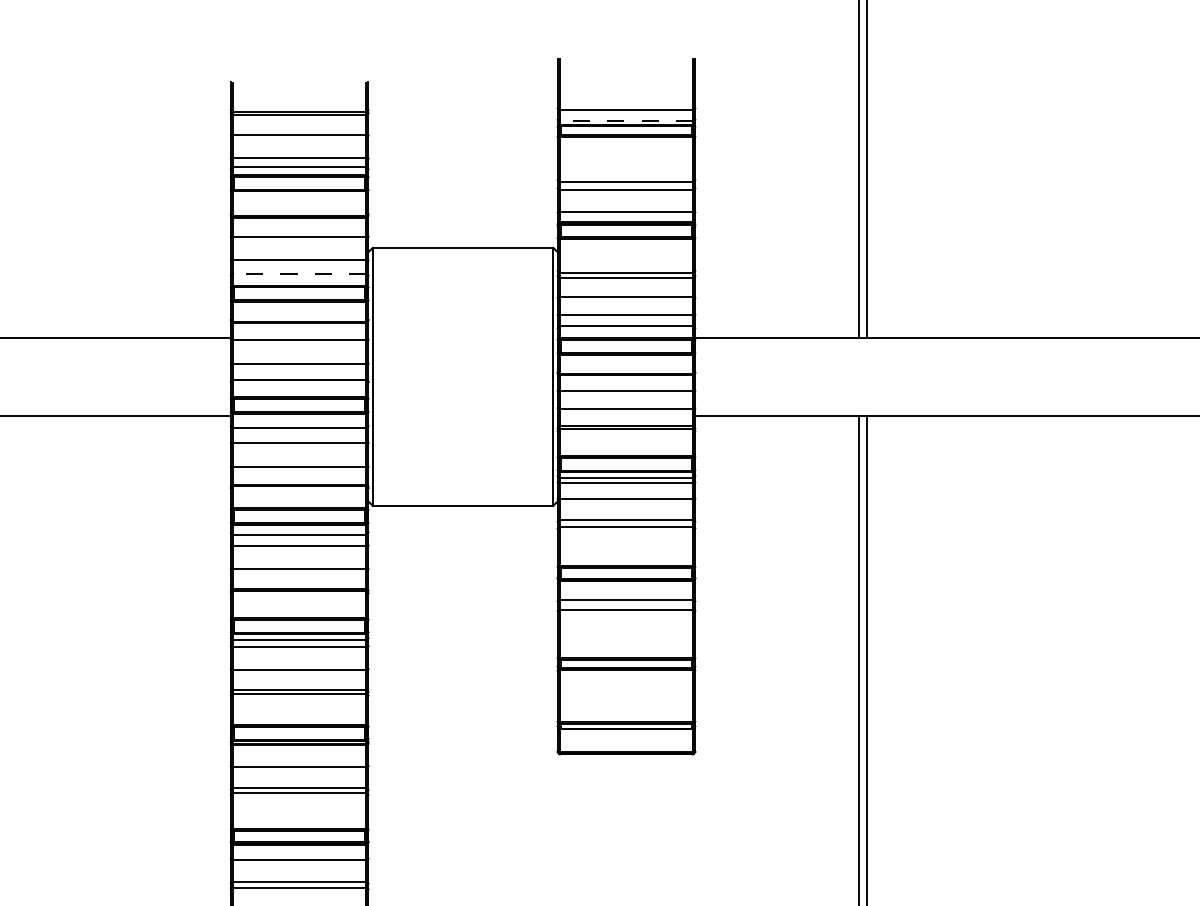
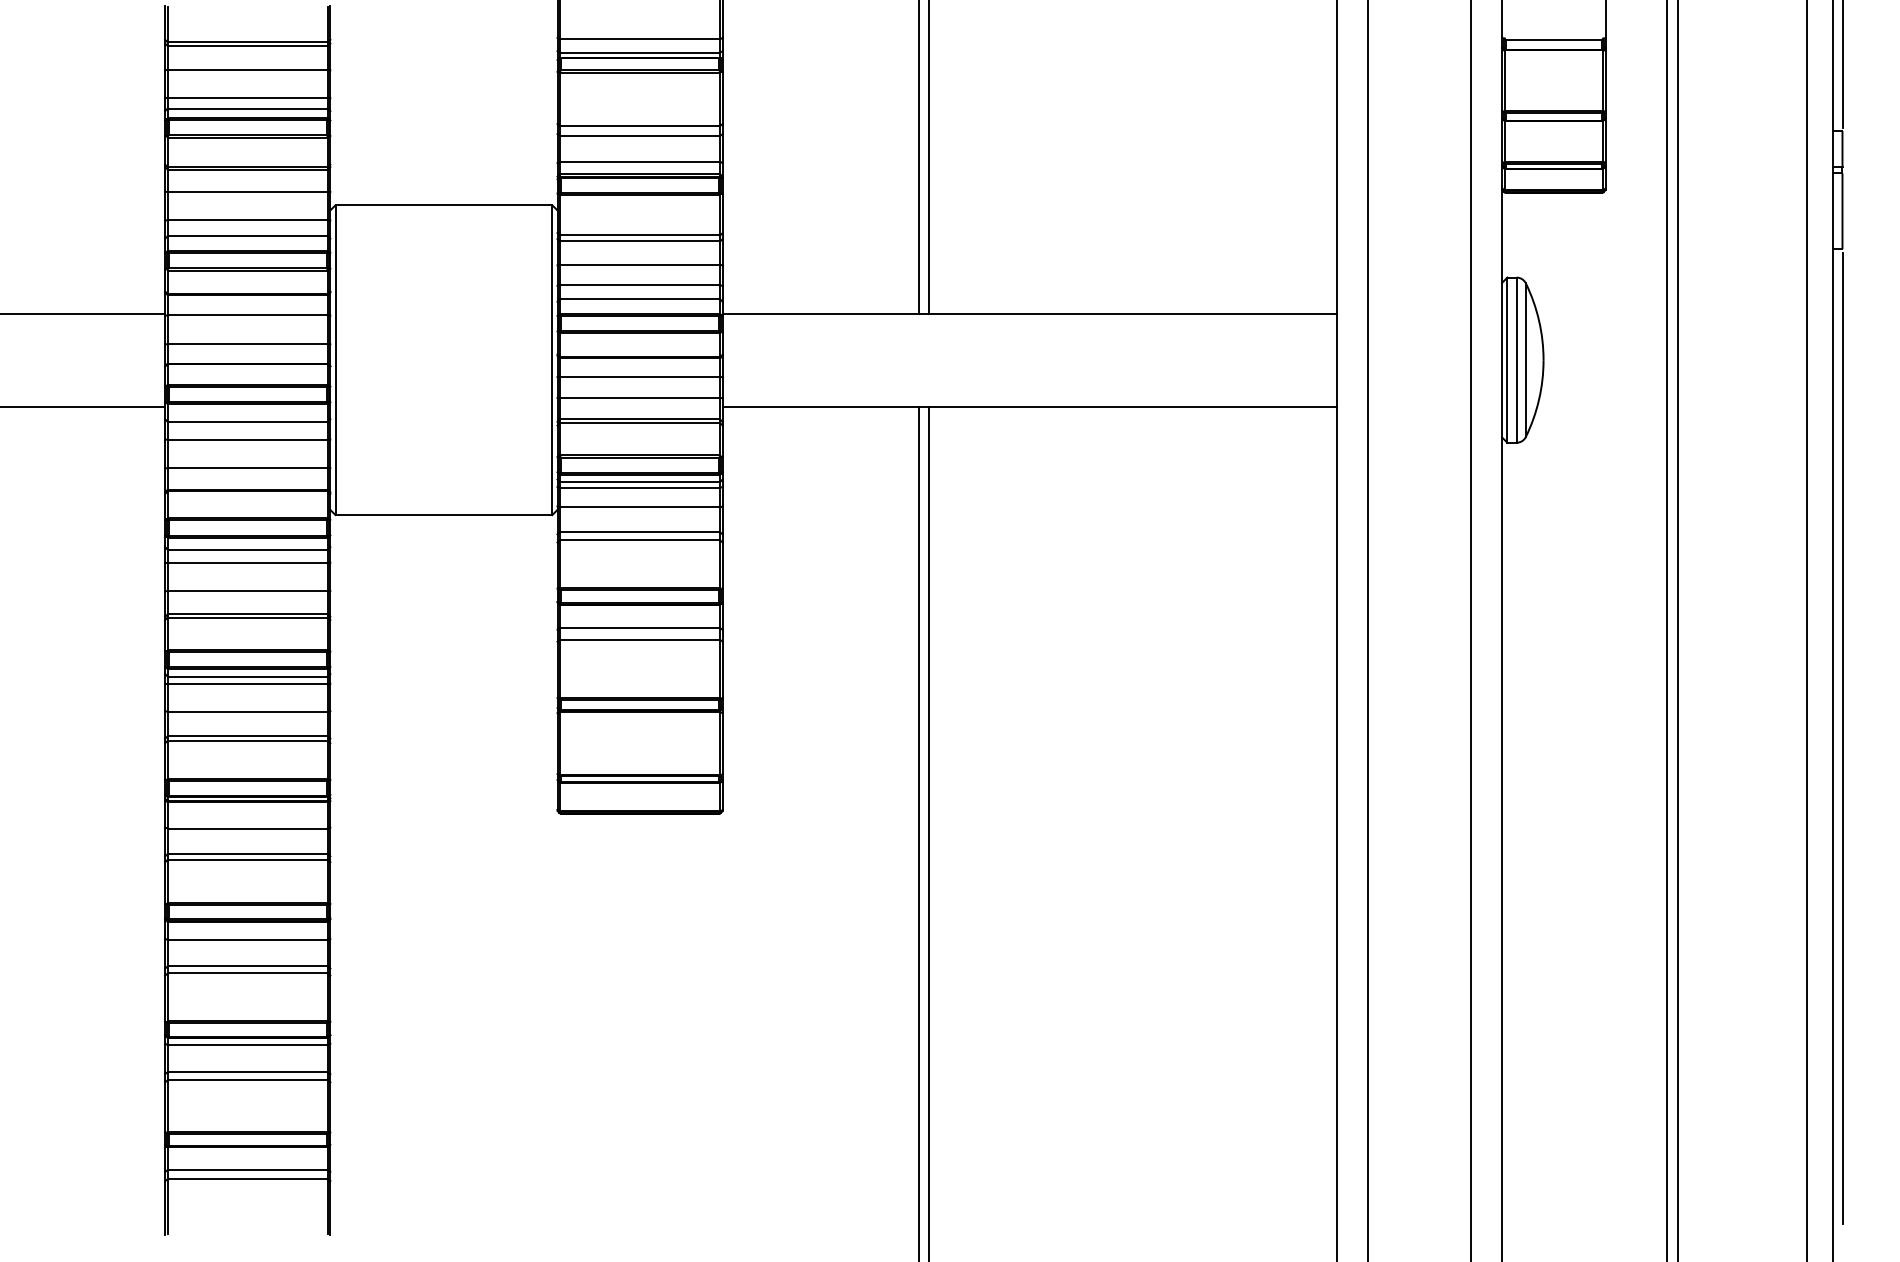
line: (625, 120) -> (639, 52), dashed -> solid
line: (299, 273) -> (247, 236), dashed -> solid

